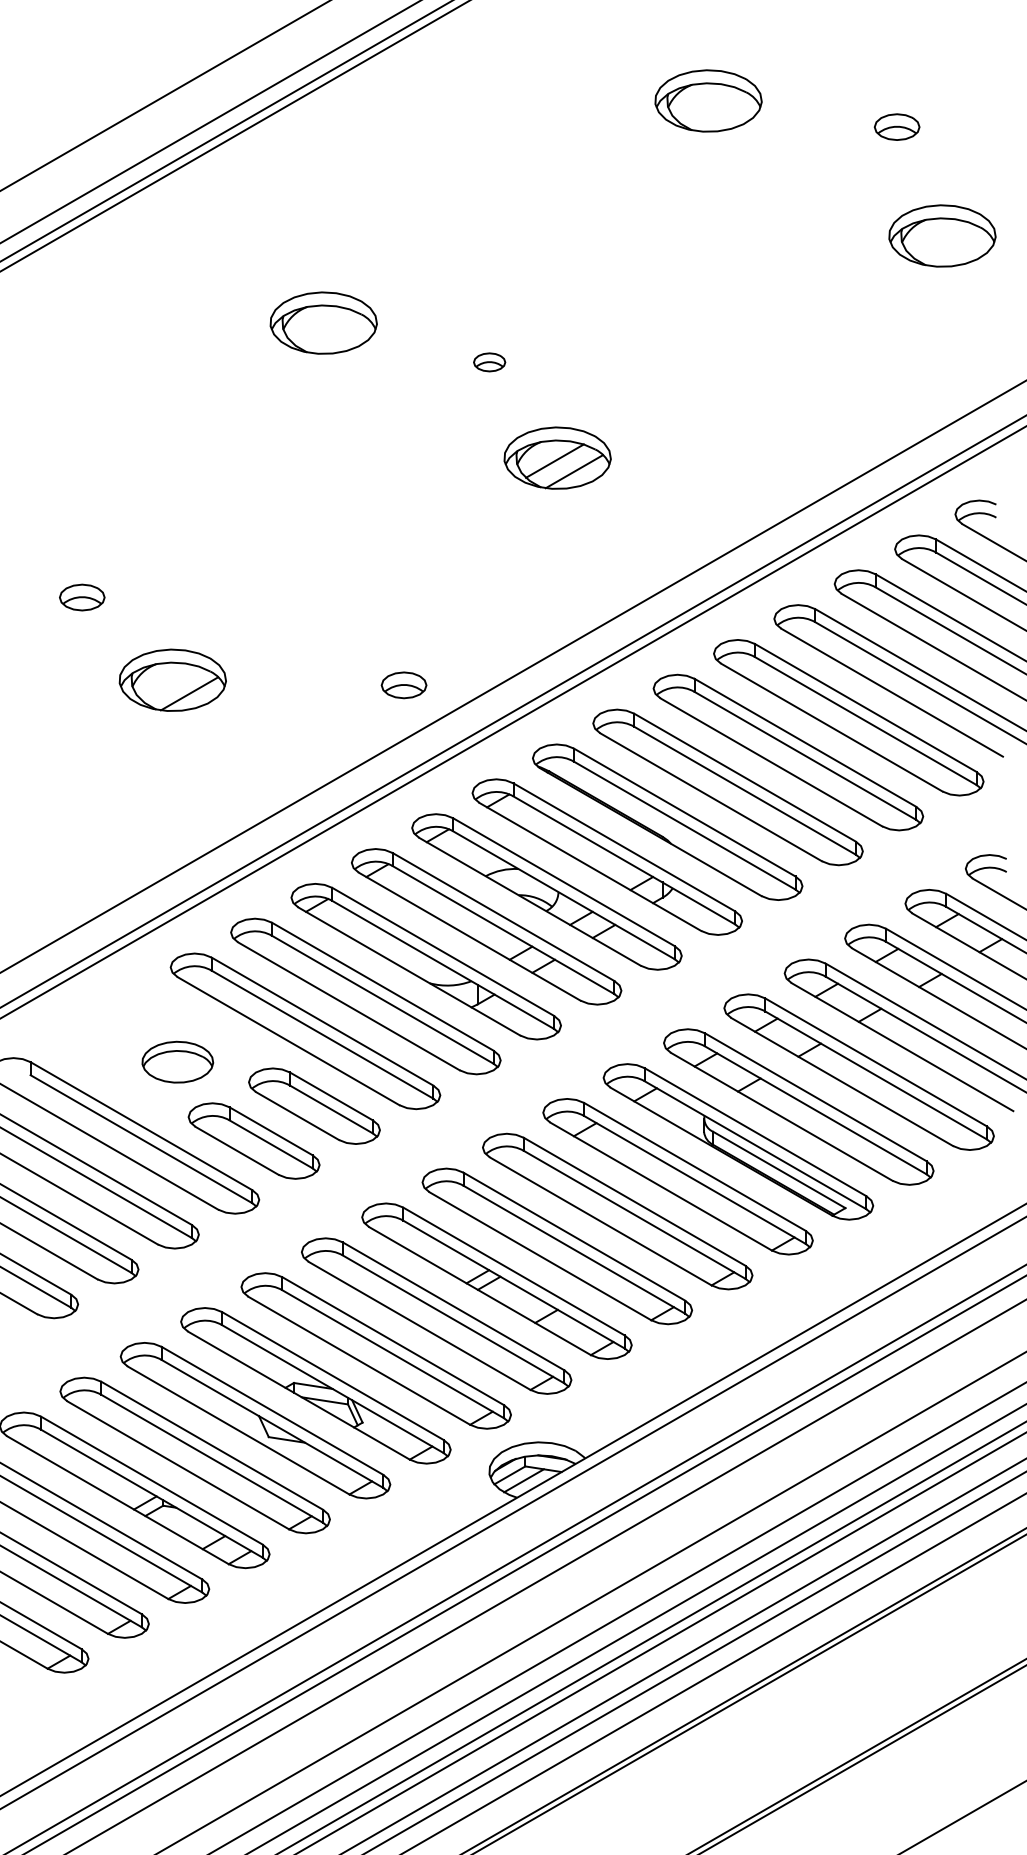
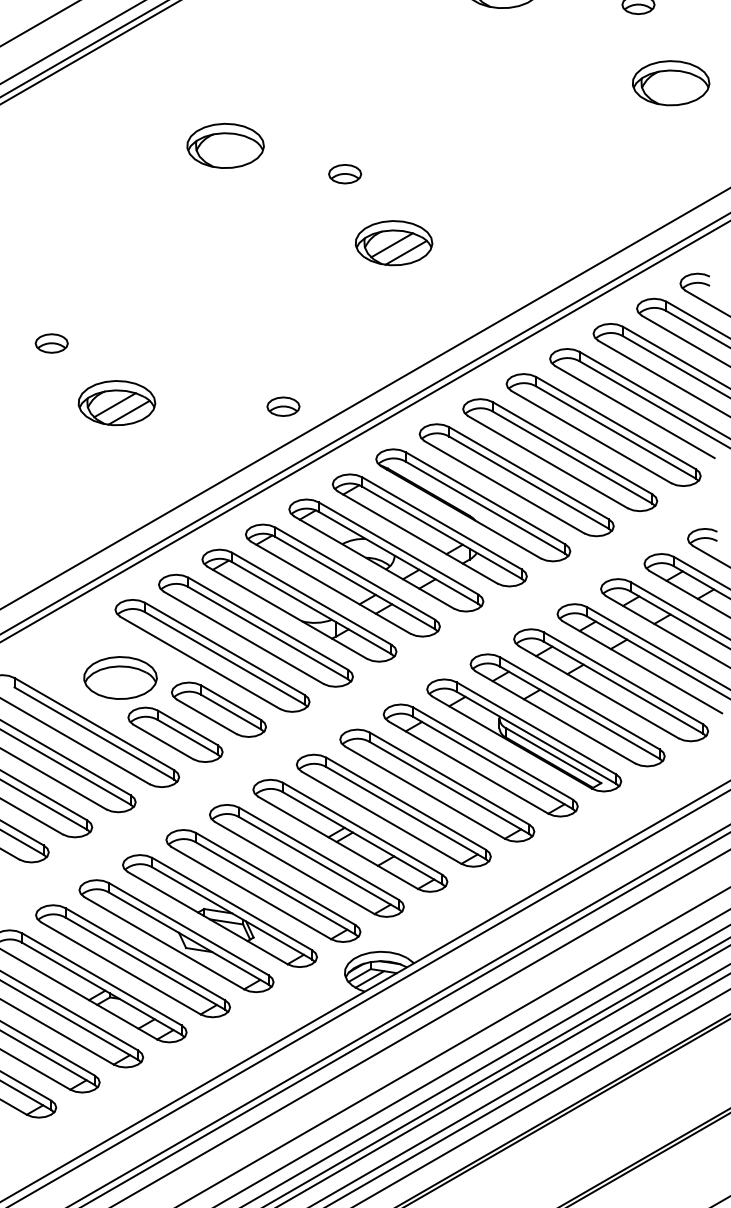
part: (489, 362) -> (344, 174), size x1.43
line: (170, 682) -> (115, 404), added
part: (177, 1062) -> (120, 678), size x1.43

